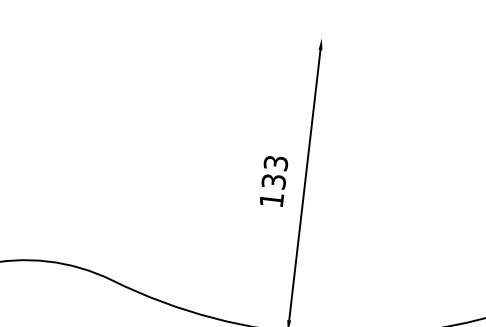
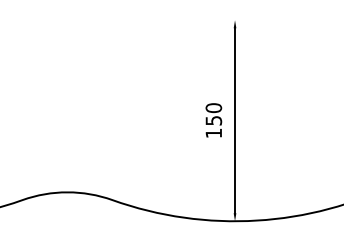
text: (274, 172) -> (213, 114), 133 -> 150

